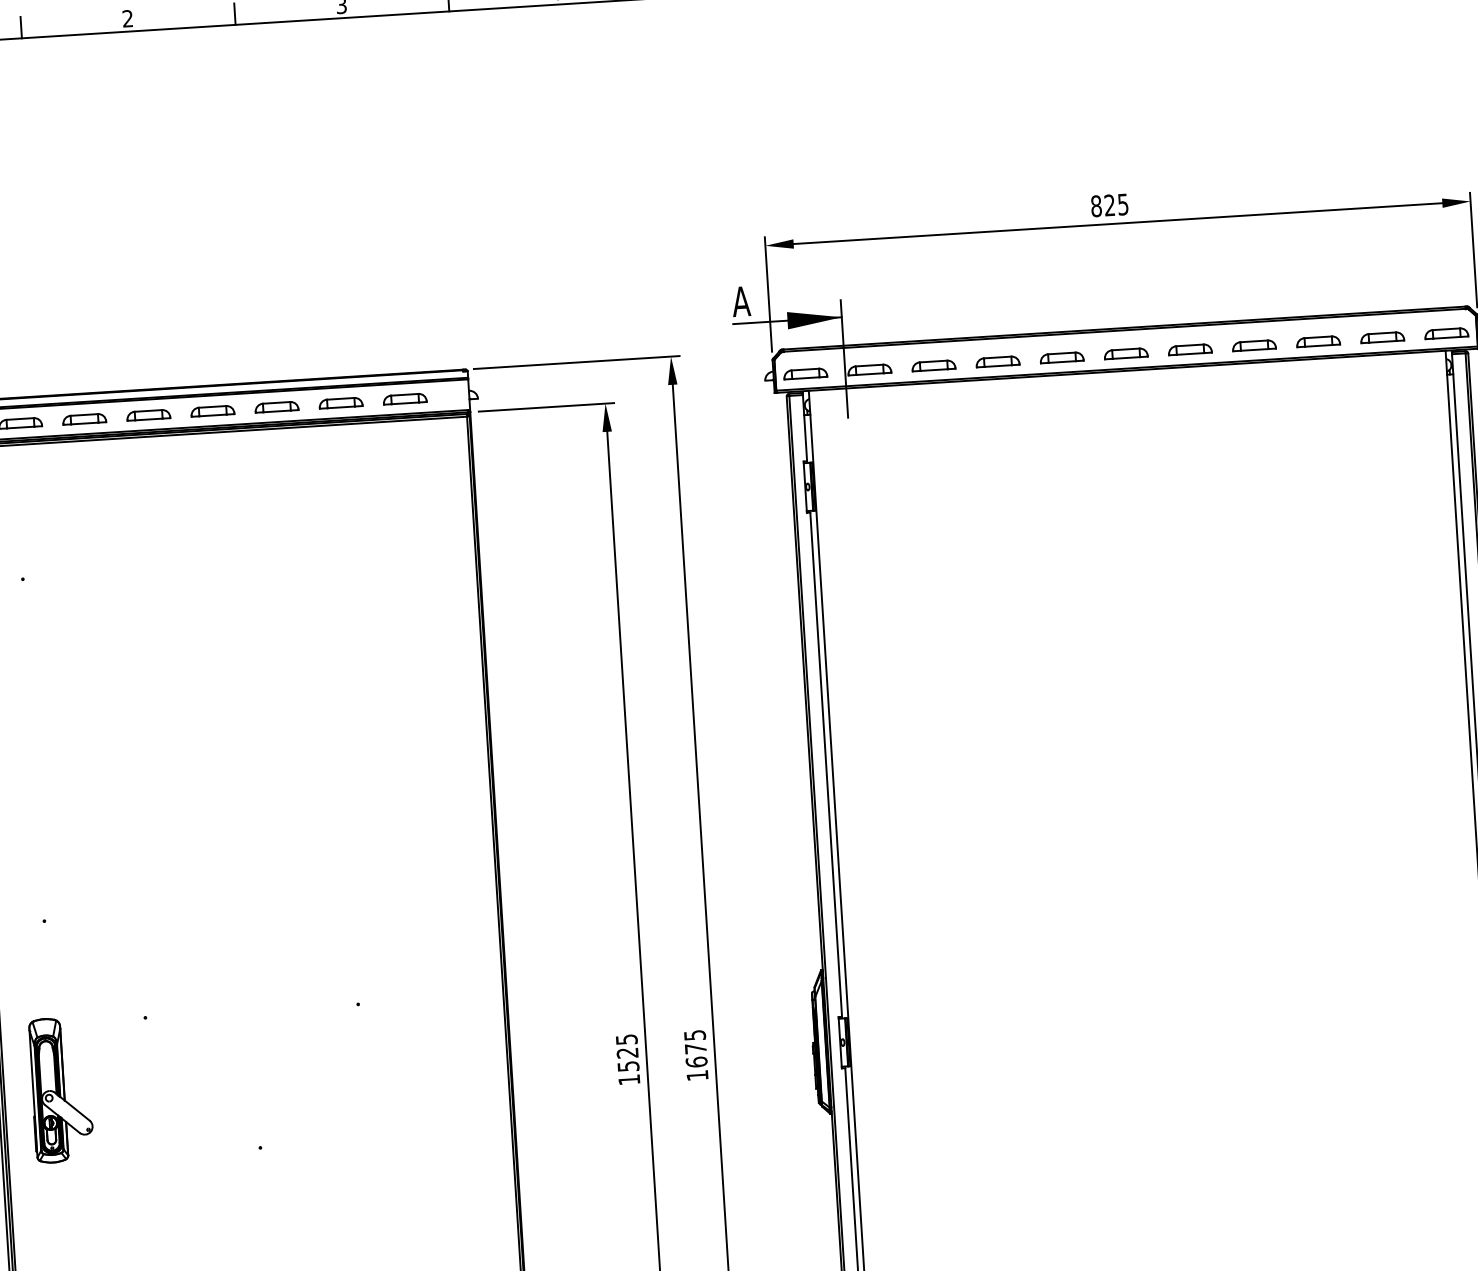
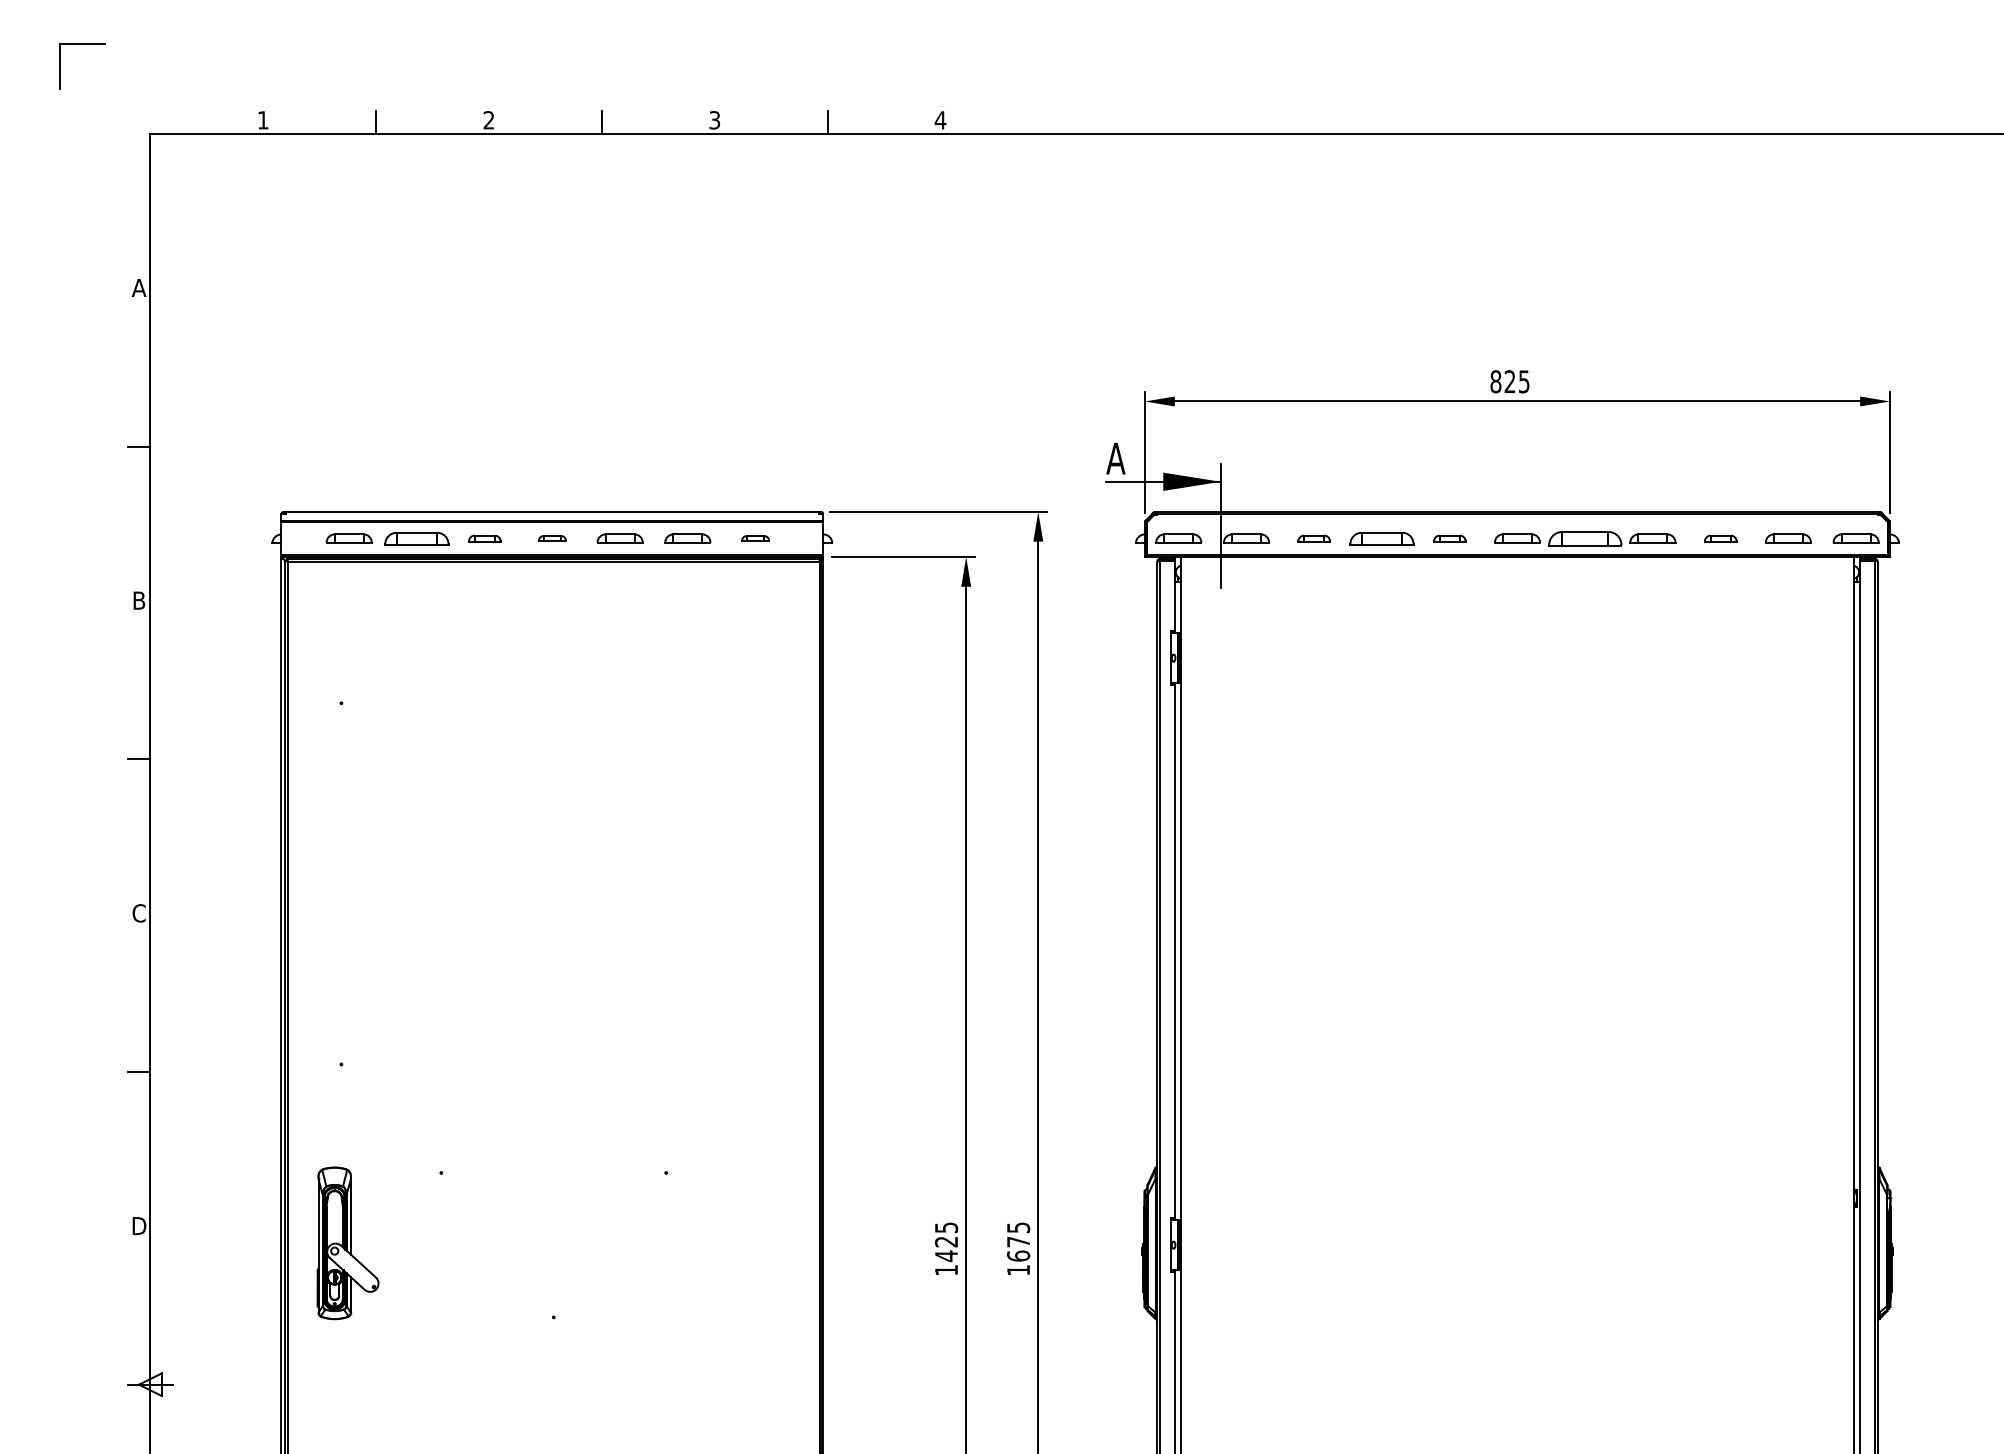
part: (1318, 341) -> (1720, 538), size x0.7
part: (1189, 349) -> (1584, 538), size x1.6
part: (1061, 357) -> (1449, 538), size x0.7
part: (997, 361) -> (1381, 538), size x1.4
part: (933, 365) -> (1313, 538), size x0.7
part: (404, 398) -> (755, 538), size x0.6
part: (212, 410) -> (552, 538), size x0.6
part: (148, 414) -> (484, 538), size x0.7
part: (84, 418) -> (416, 538), size x1.4
text: (628, 1066) -> (946, 1256), 1525 -> 1425

